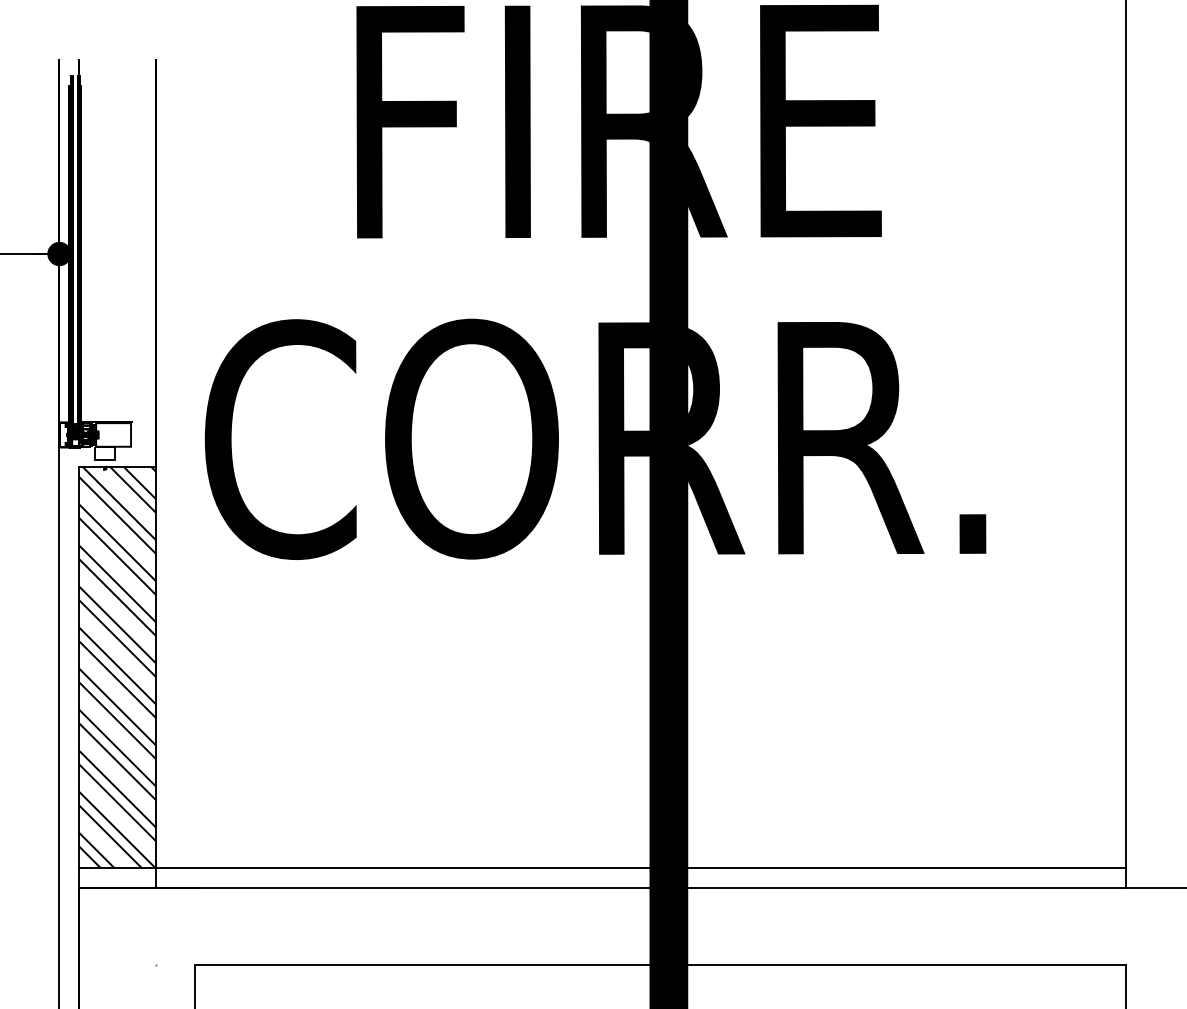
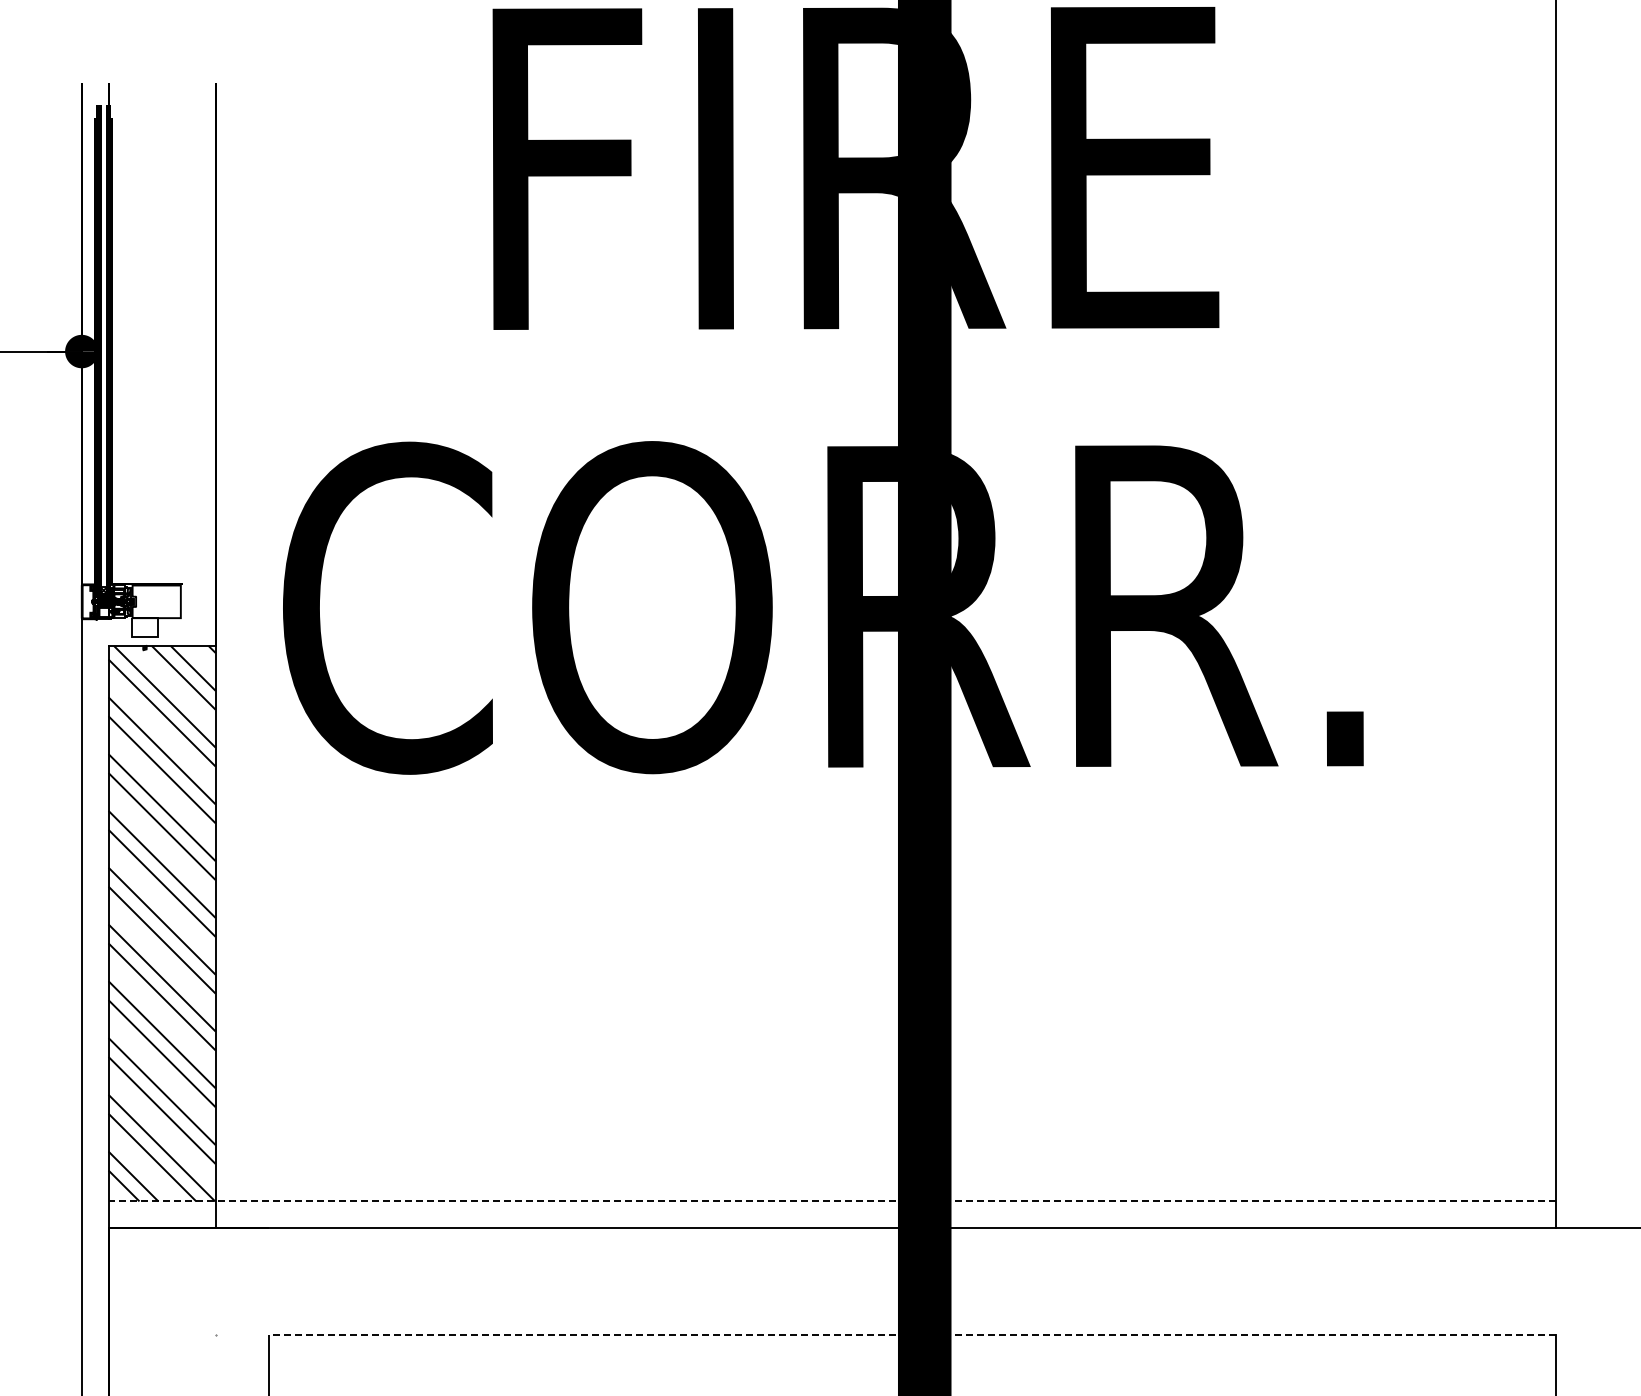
line: (602, 868) -> (832, 1201), solid -> dashed
line: (660, 964) -> (912, 1334), solid -> dashed

